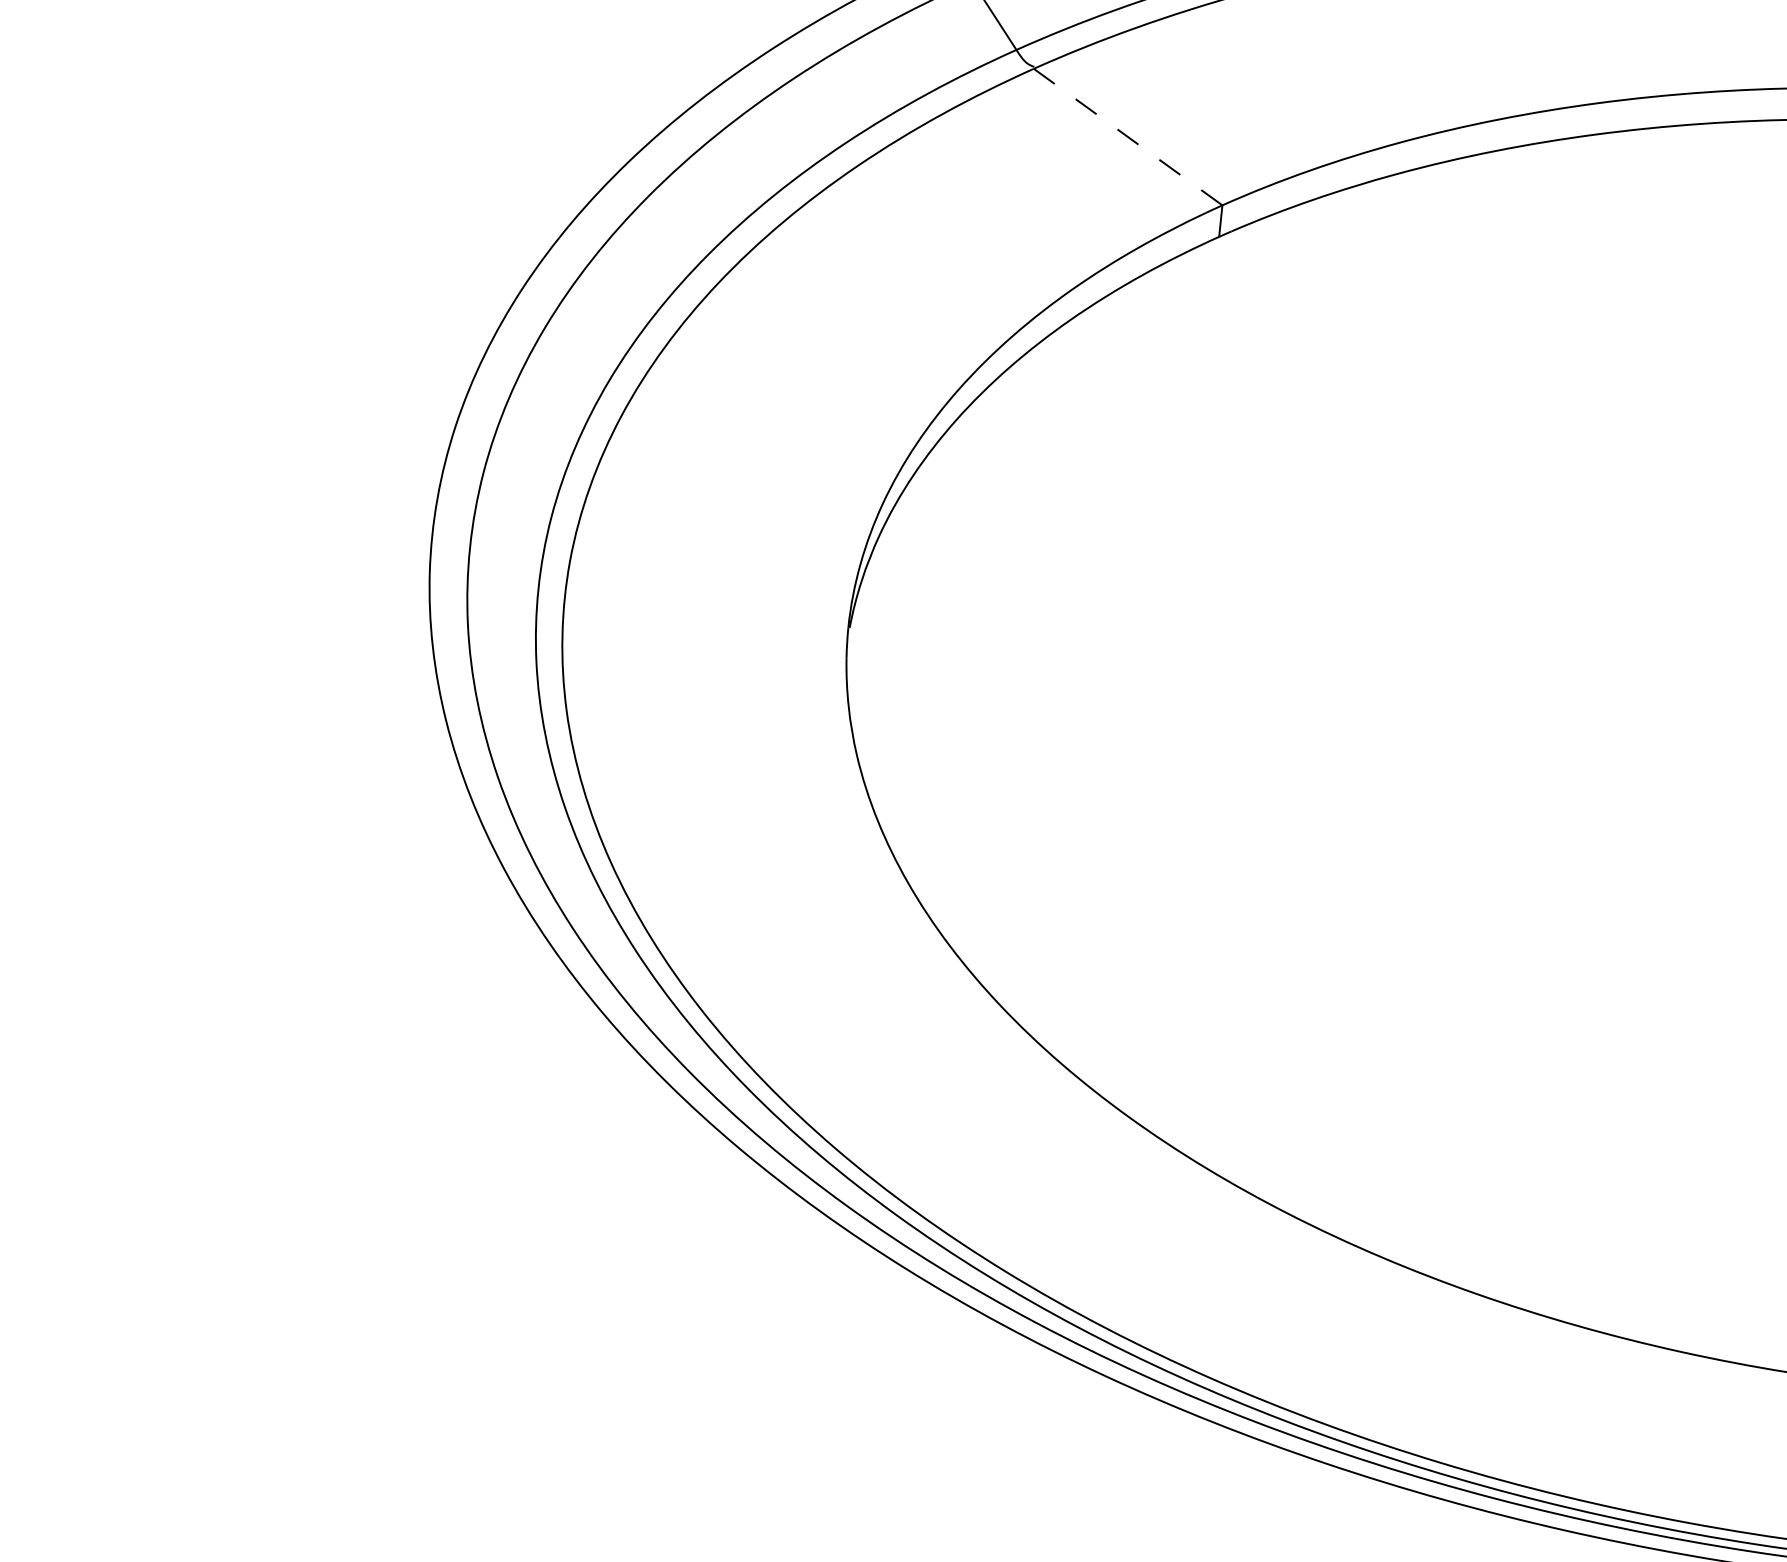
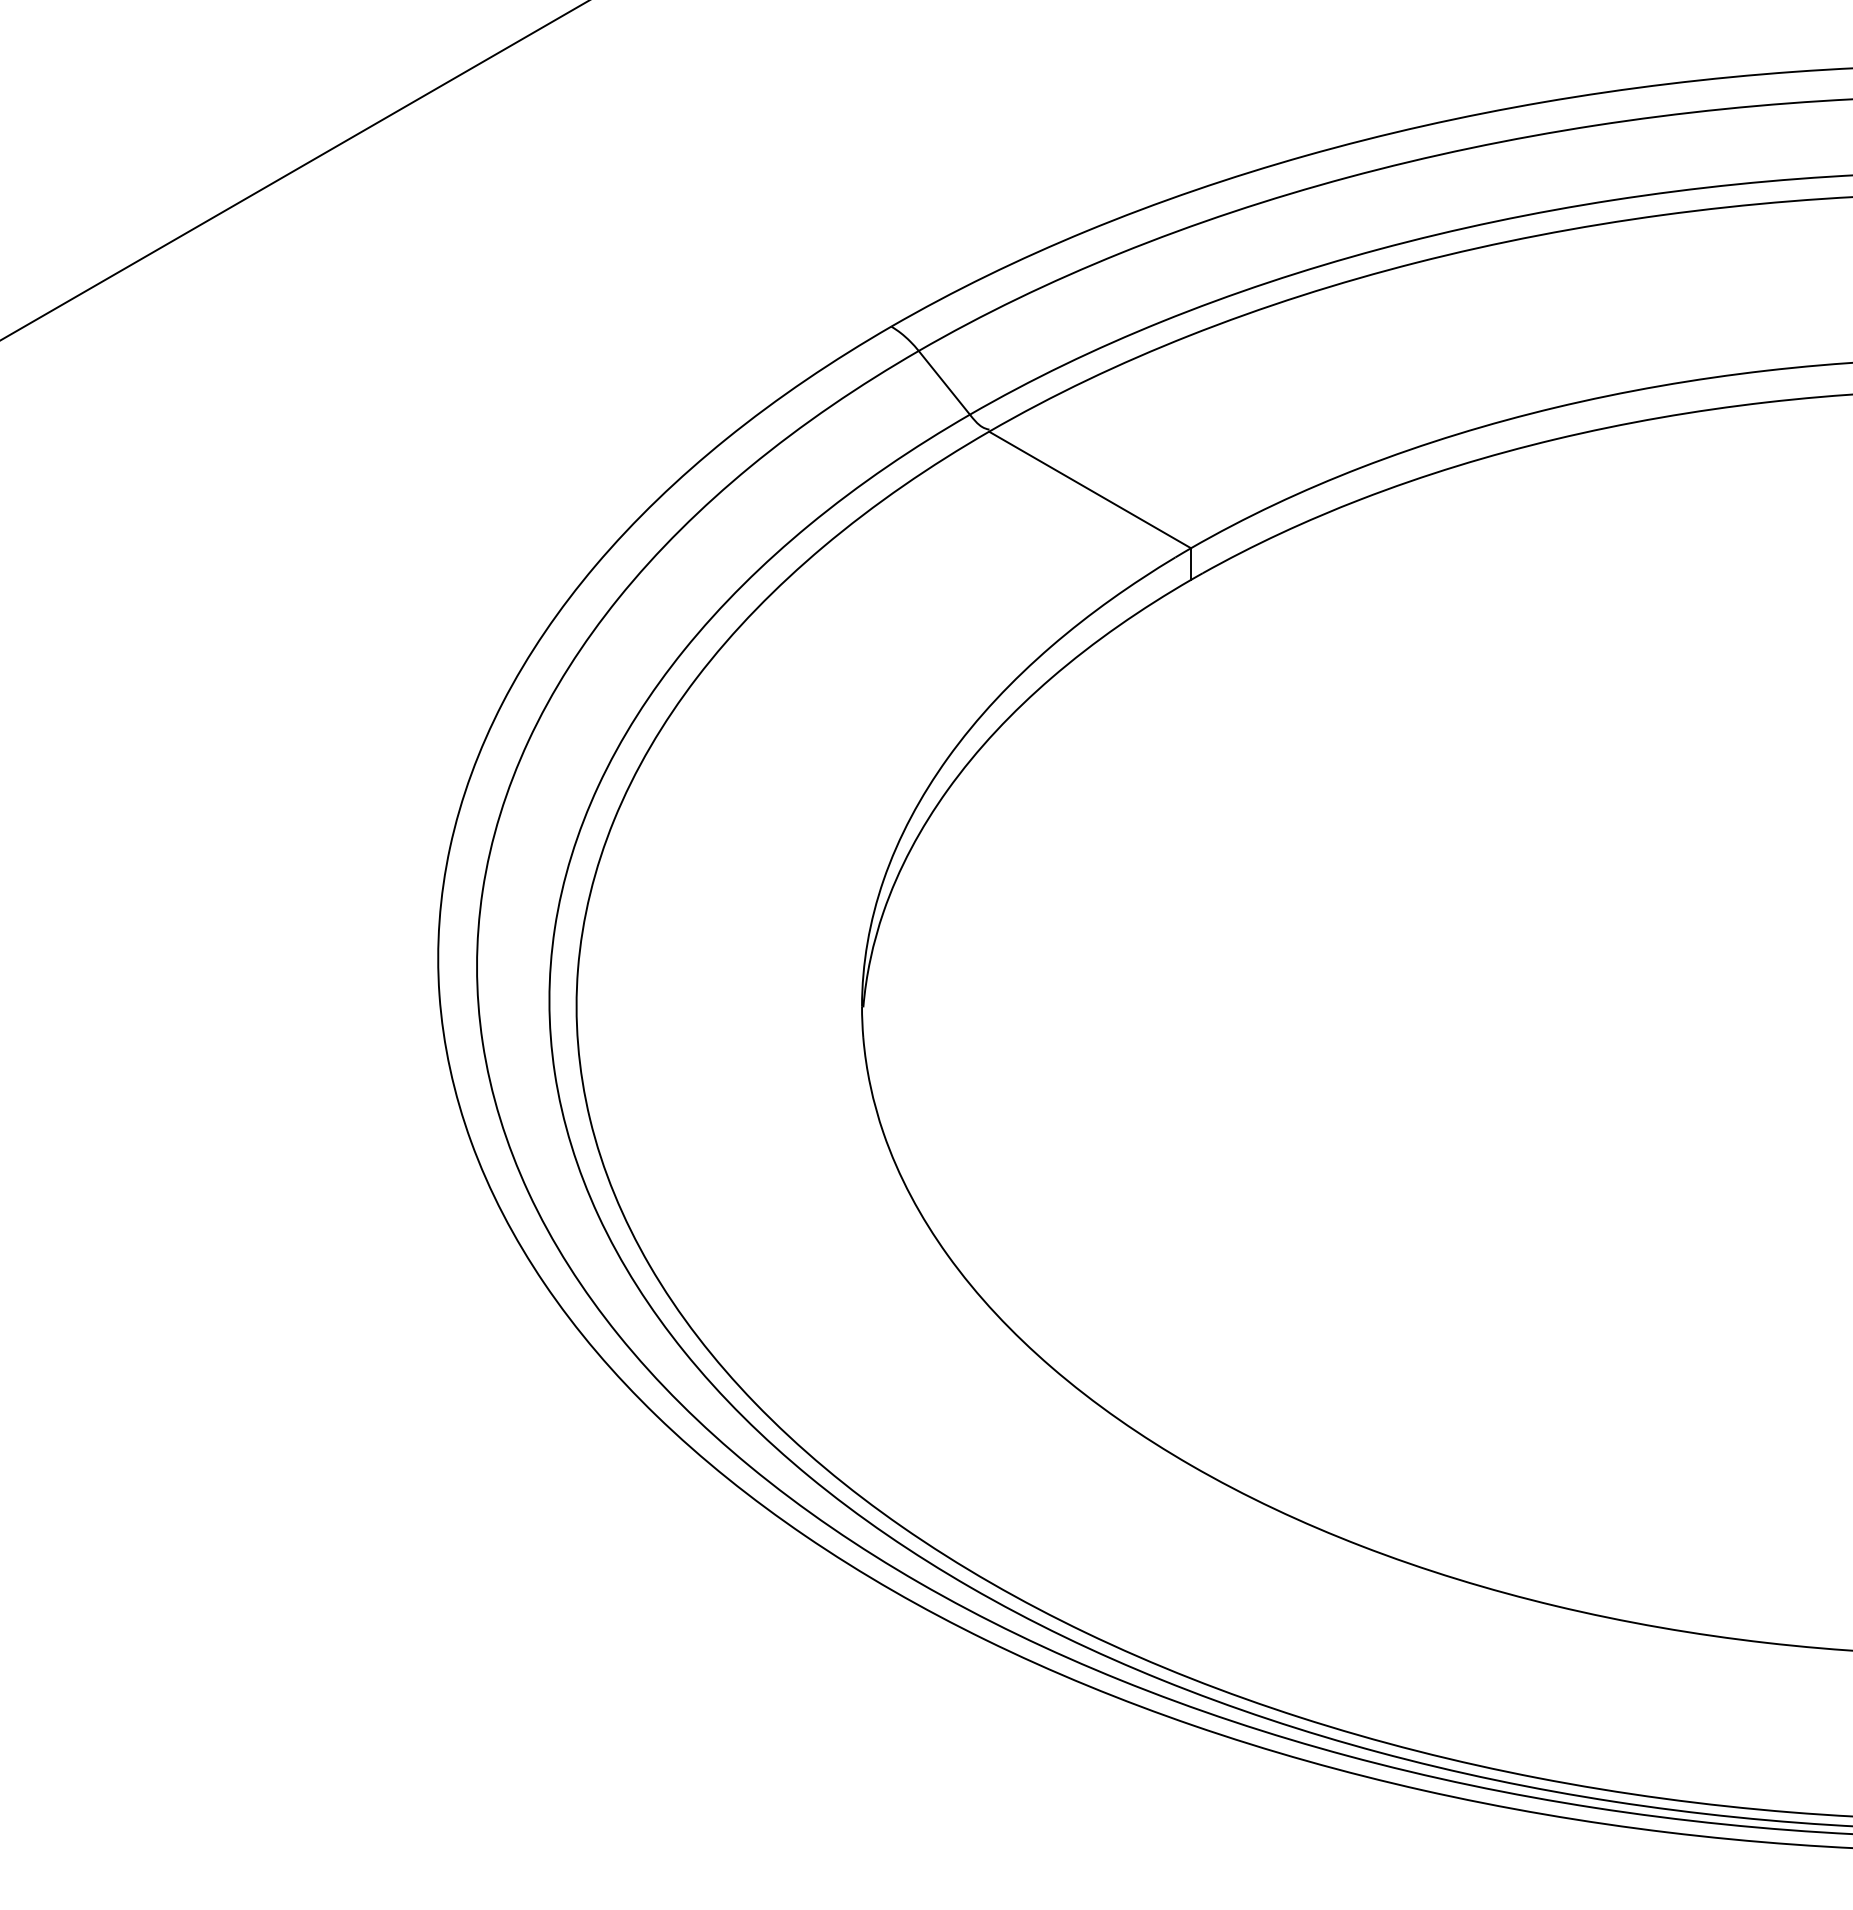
line: (1128, 136) -> (1090, 489), dashed -> solid

